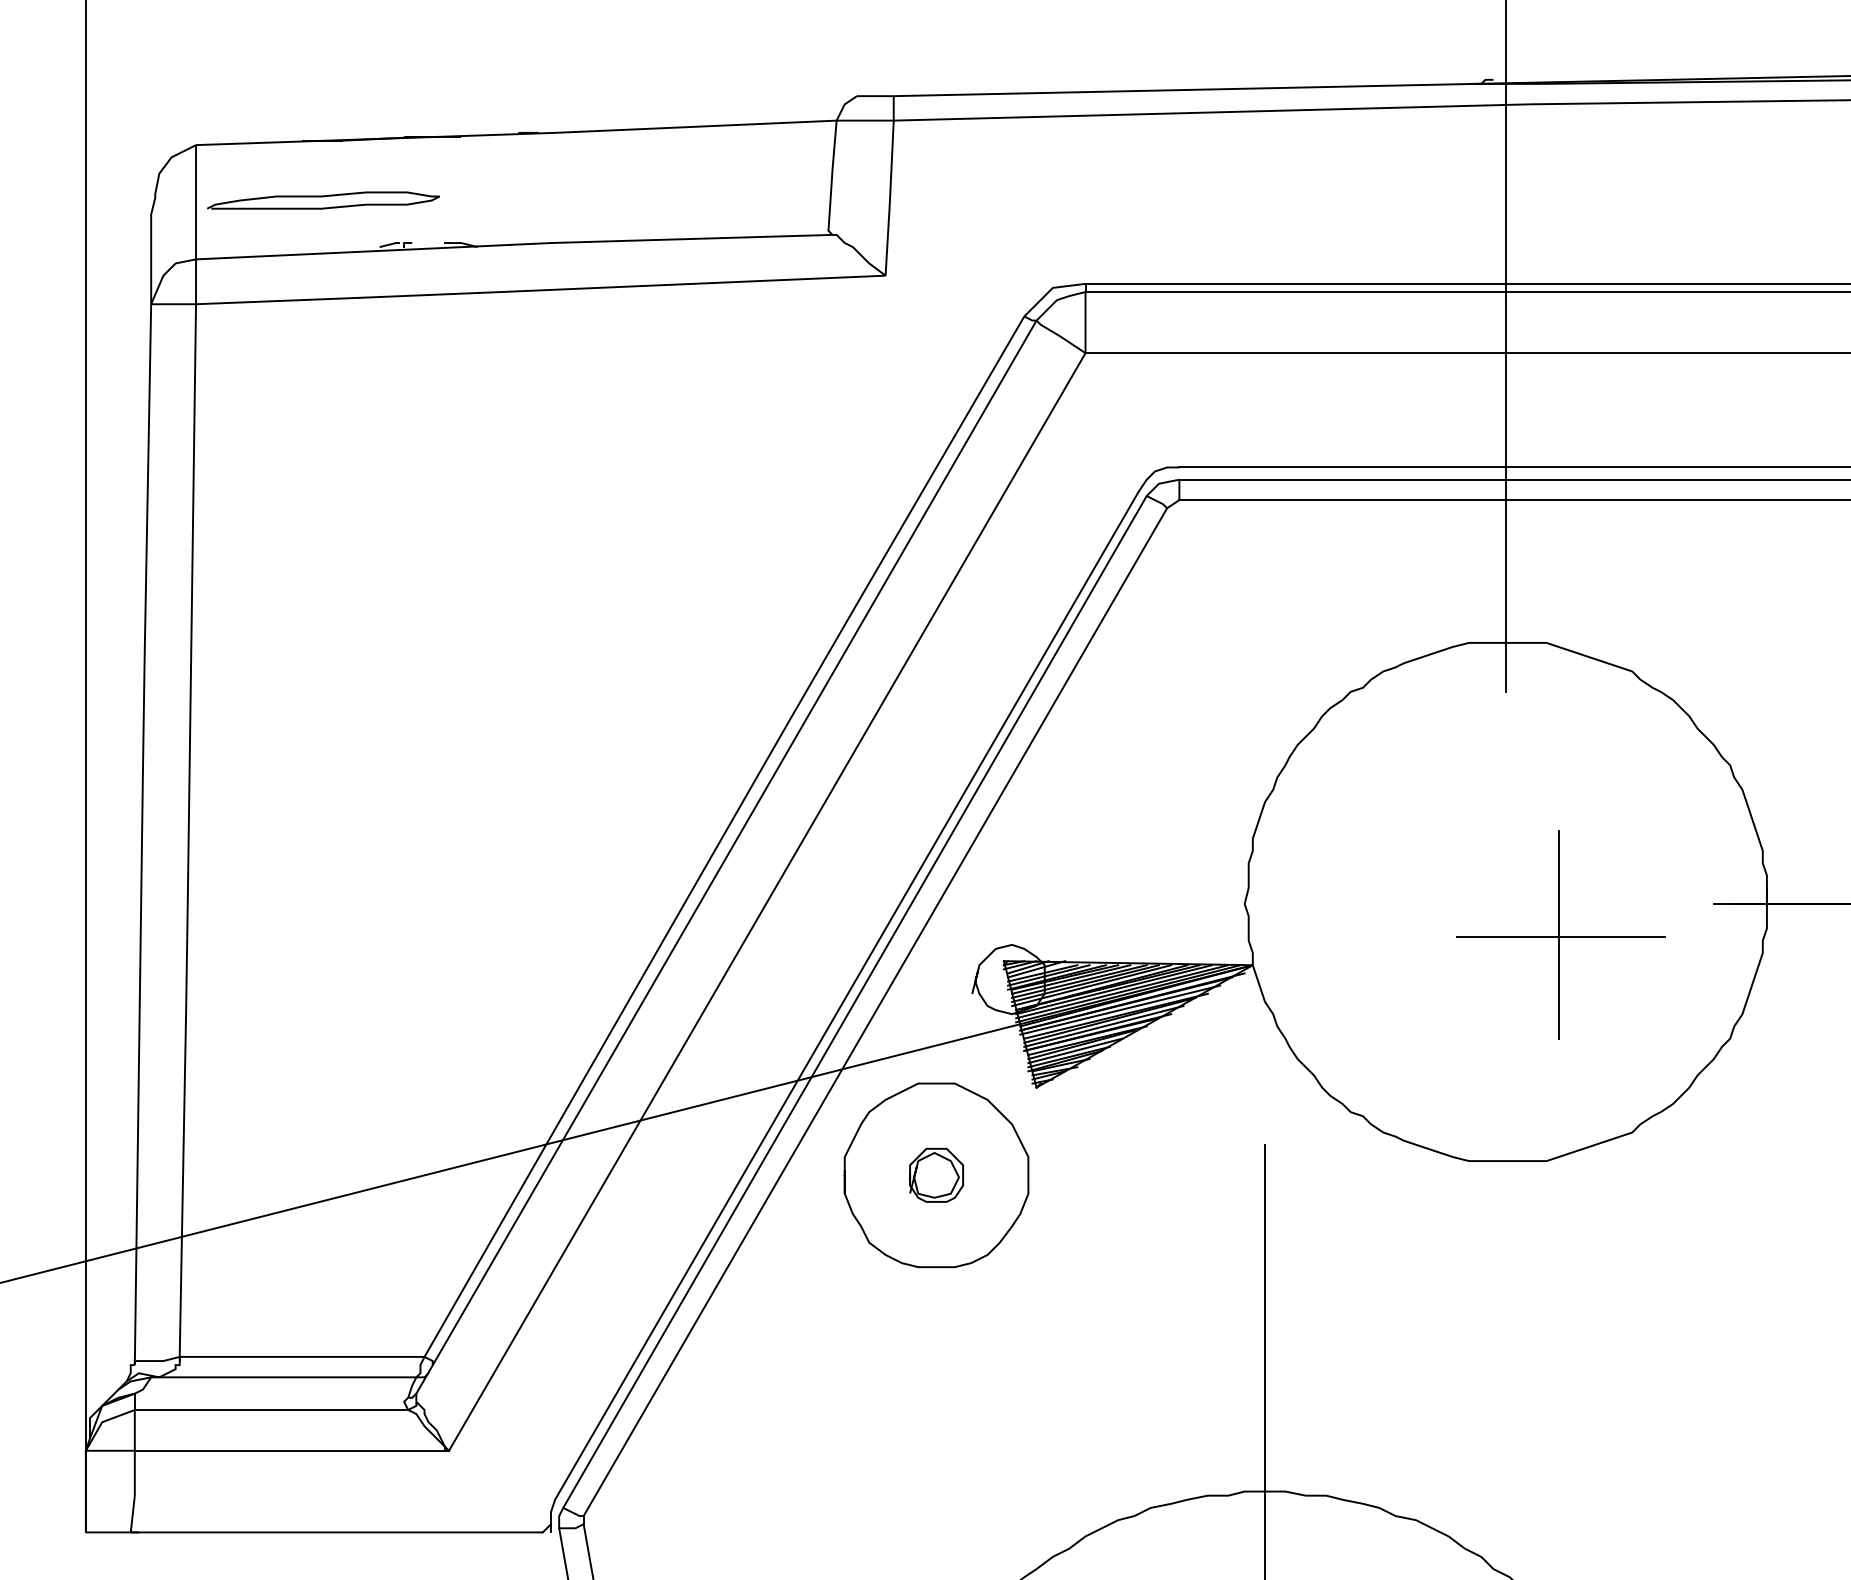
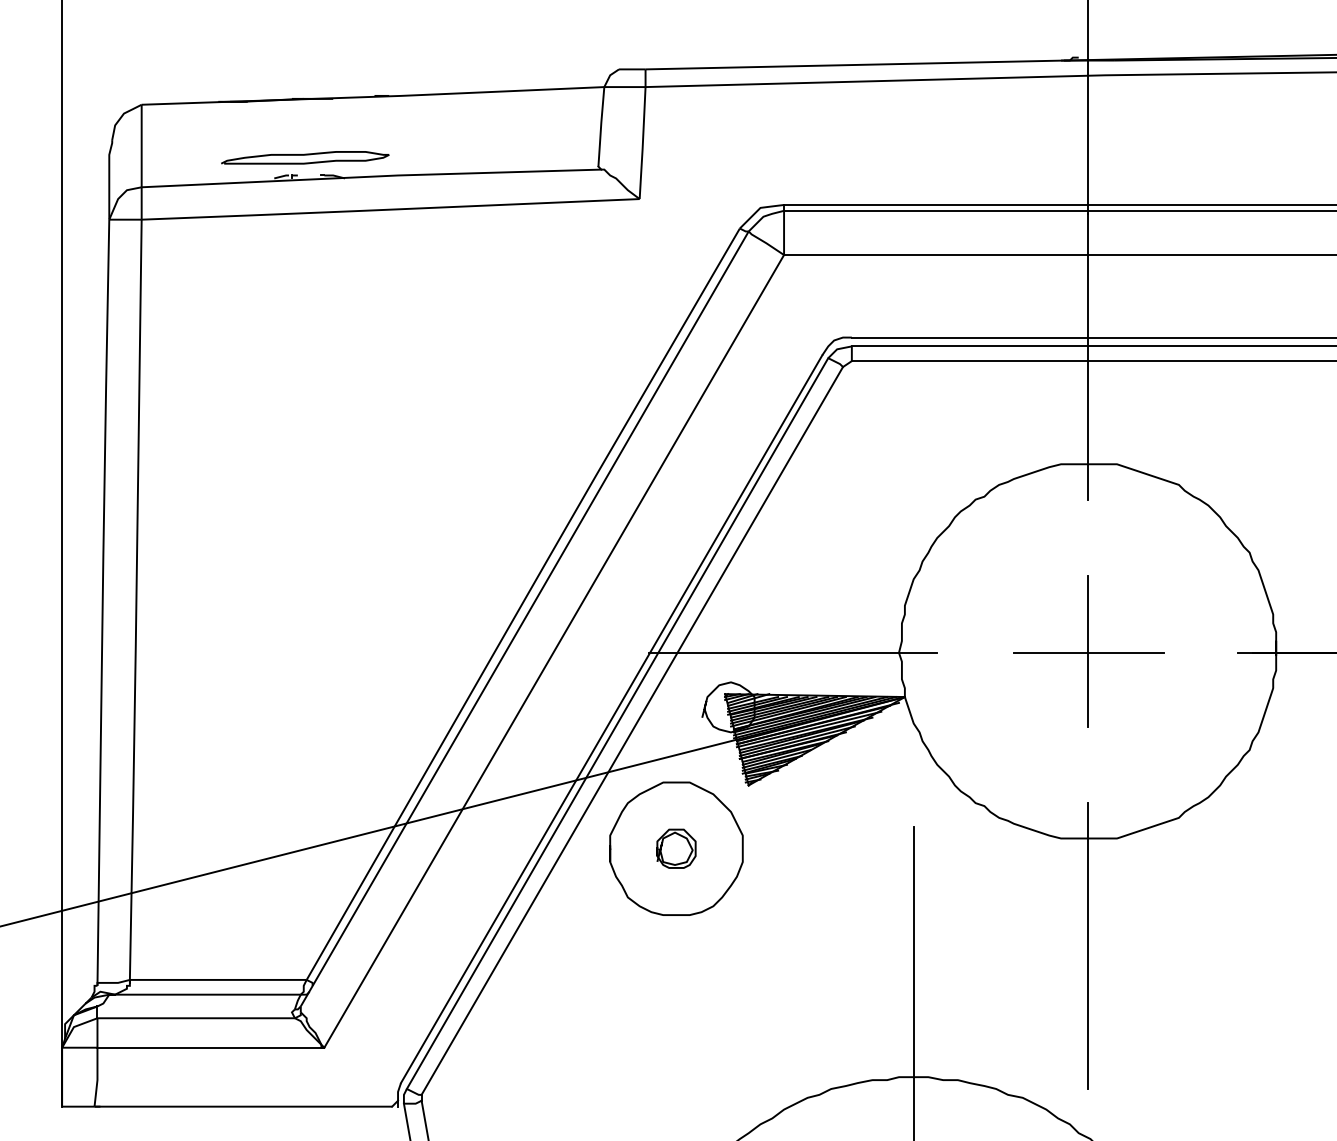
curve: (323, 197) -> (305, 155), moved
line: (1097, 904) -> (792, 653), added
part: (1560, 934) -> (1088, 651), moved
line: (1505, 1309) -> (1087, 945), added

